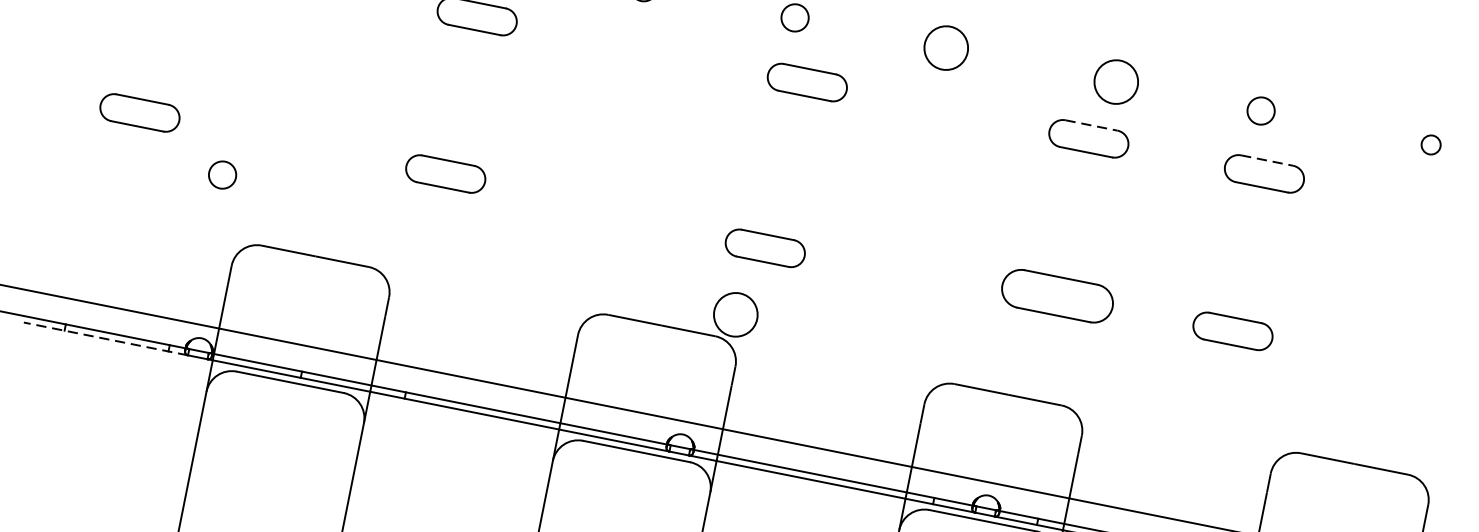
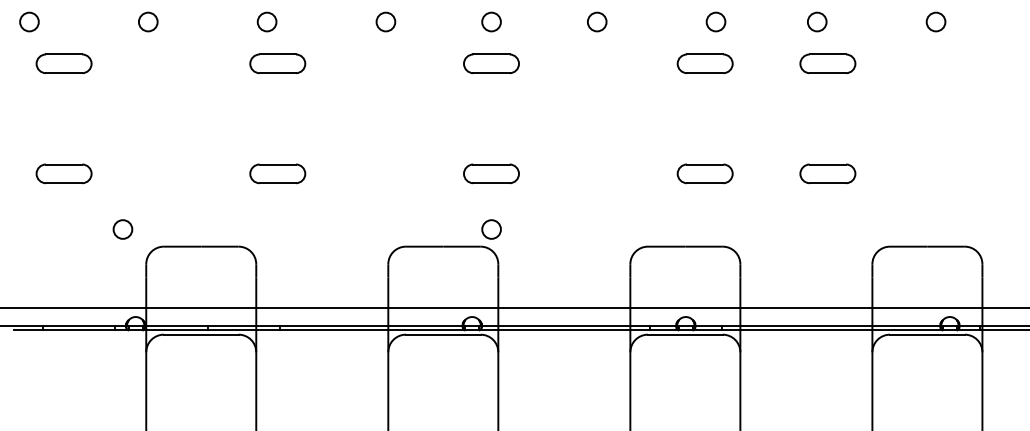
circle: (945, 47) -> (596, 21), size x0.62
circle: (1115, 81) -> (715, 21), size x0.62
part: (807, 82) -> (491, 63), moved
line: (1091, 125) -> (705, 54), dashed -> solid
circle: (1430, 144) -> (935, 21), size x1.43
line: (1267, 160) -> (828, 54), dashed -> solid
circle: (221, 174) -> (122, 229), moved
part: (765, 247) -> (491, 173), moved
part: (1056, 295) -> (704, 173), size x0.71
circle: (735, 314) -> (491, 229), size x0.62
line: (105, 339) -> (71, 330), dashed -> solid

